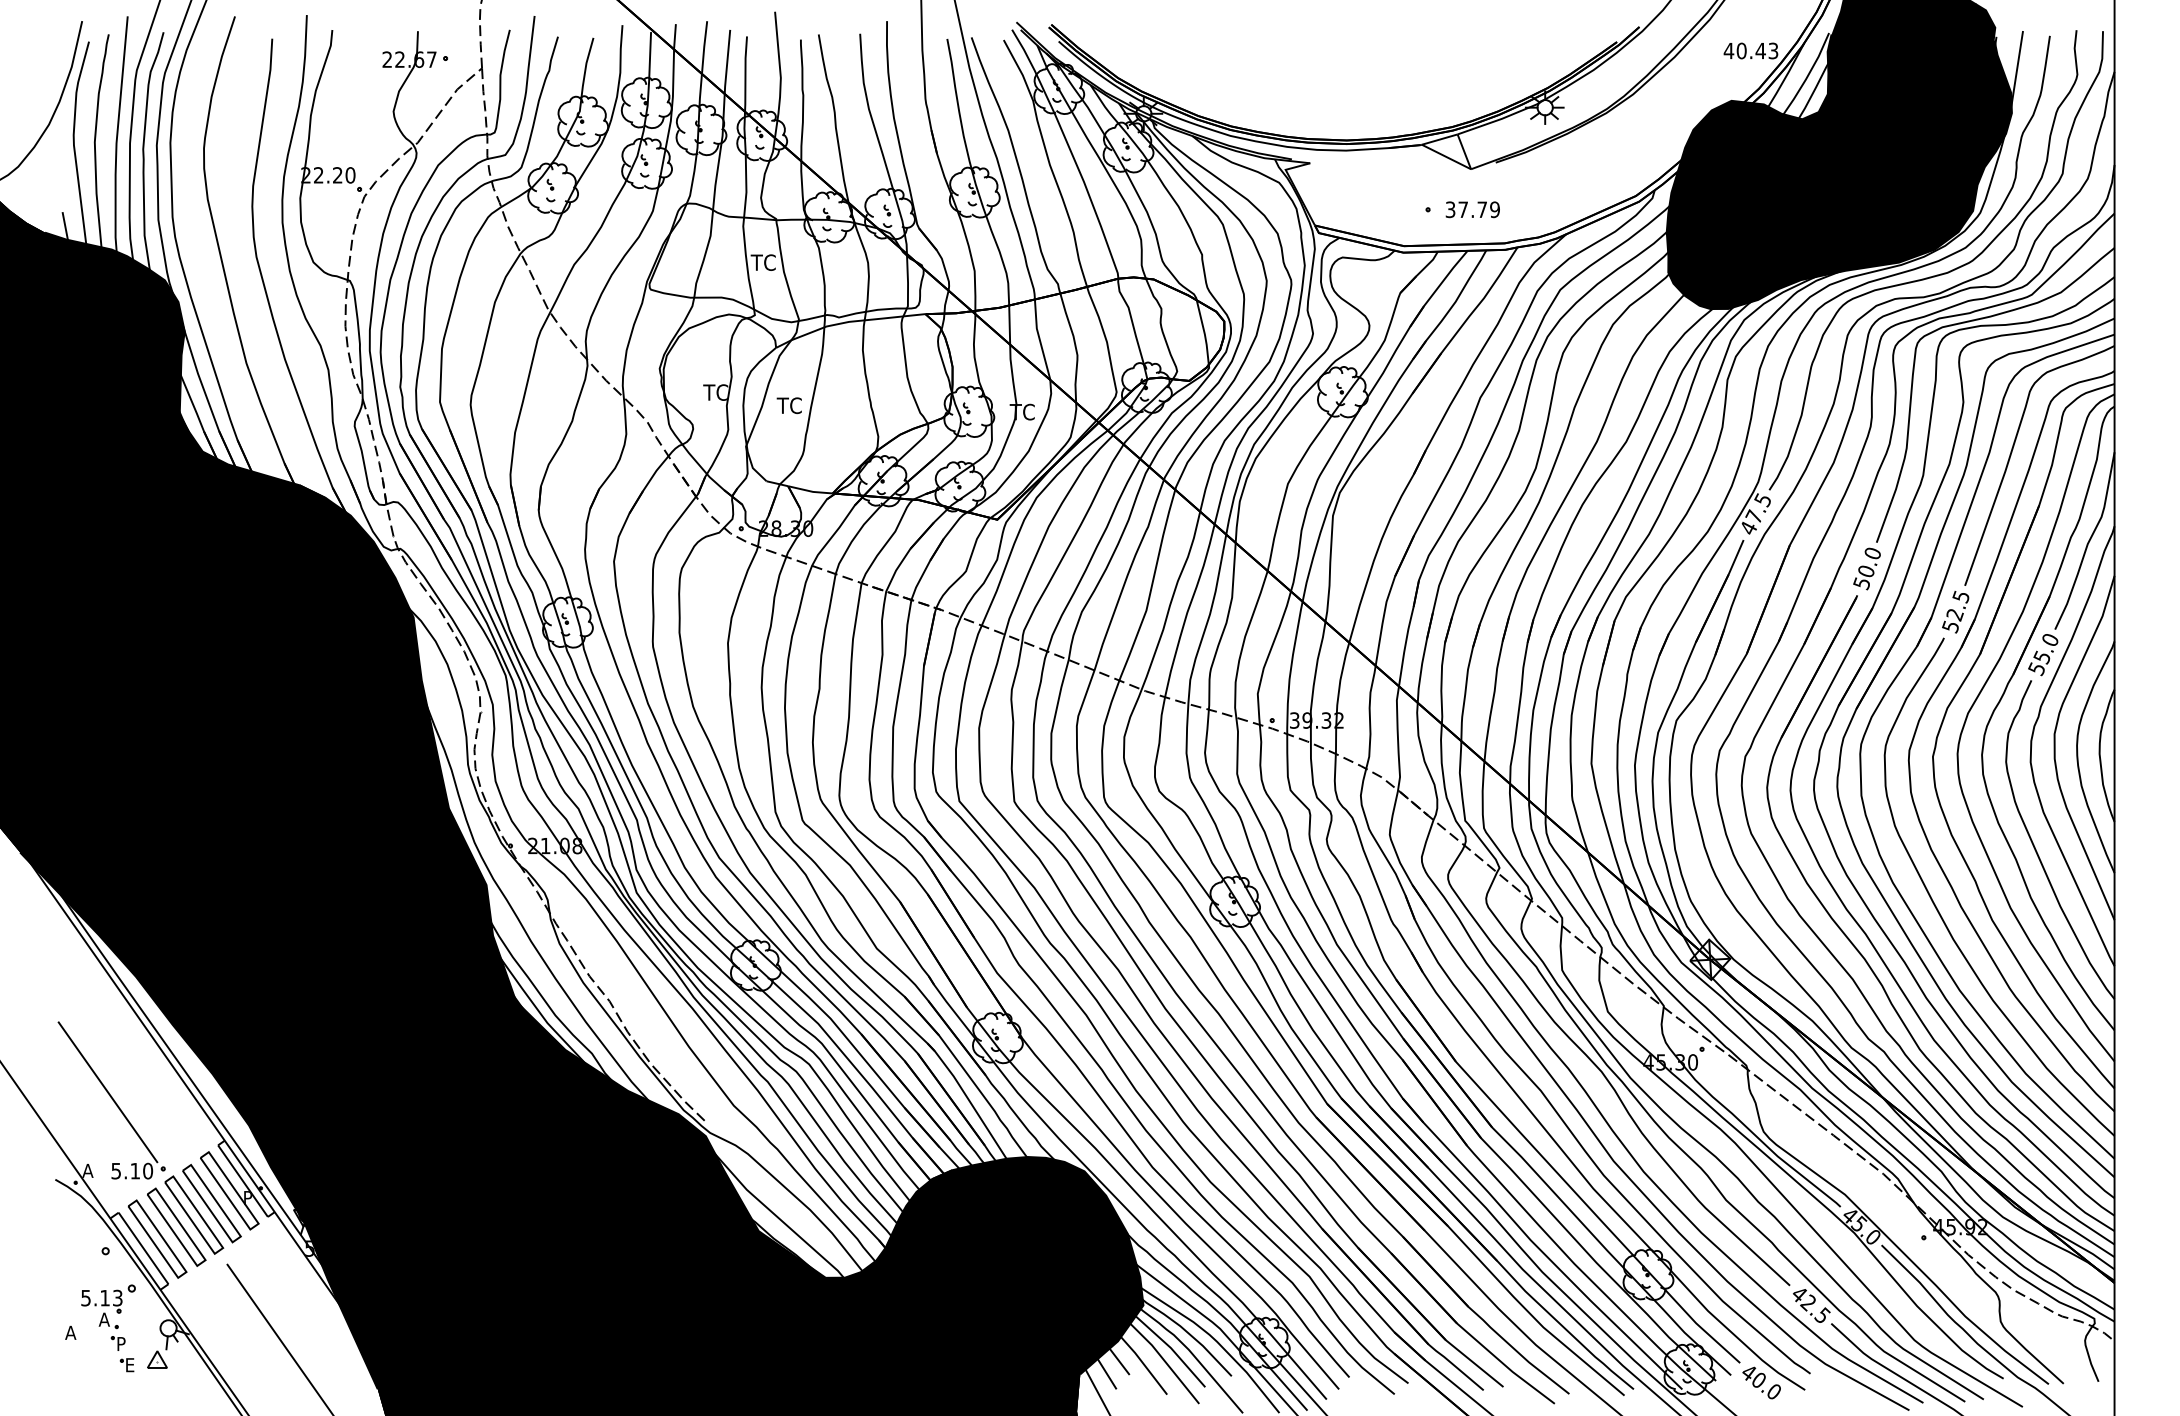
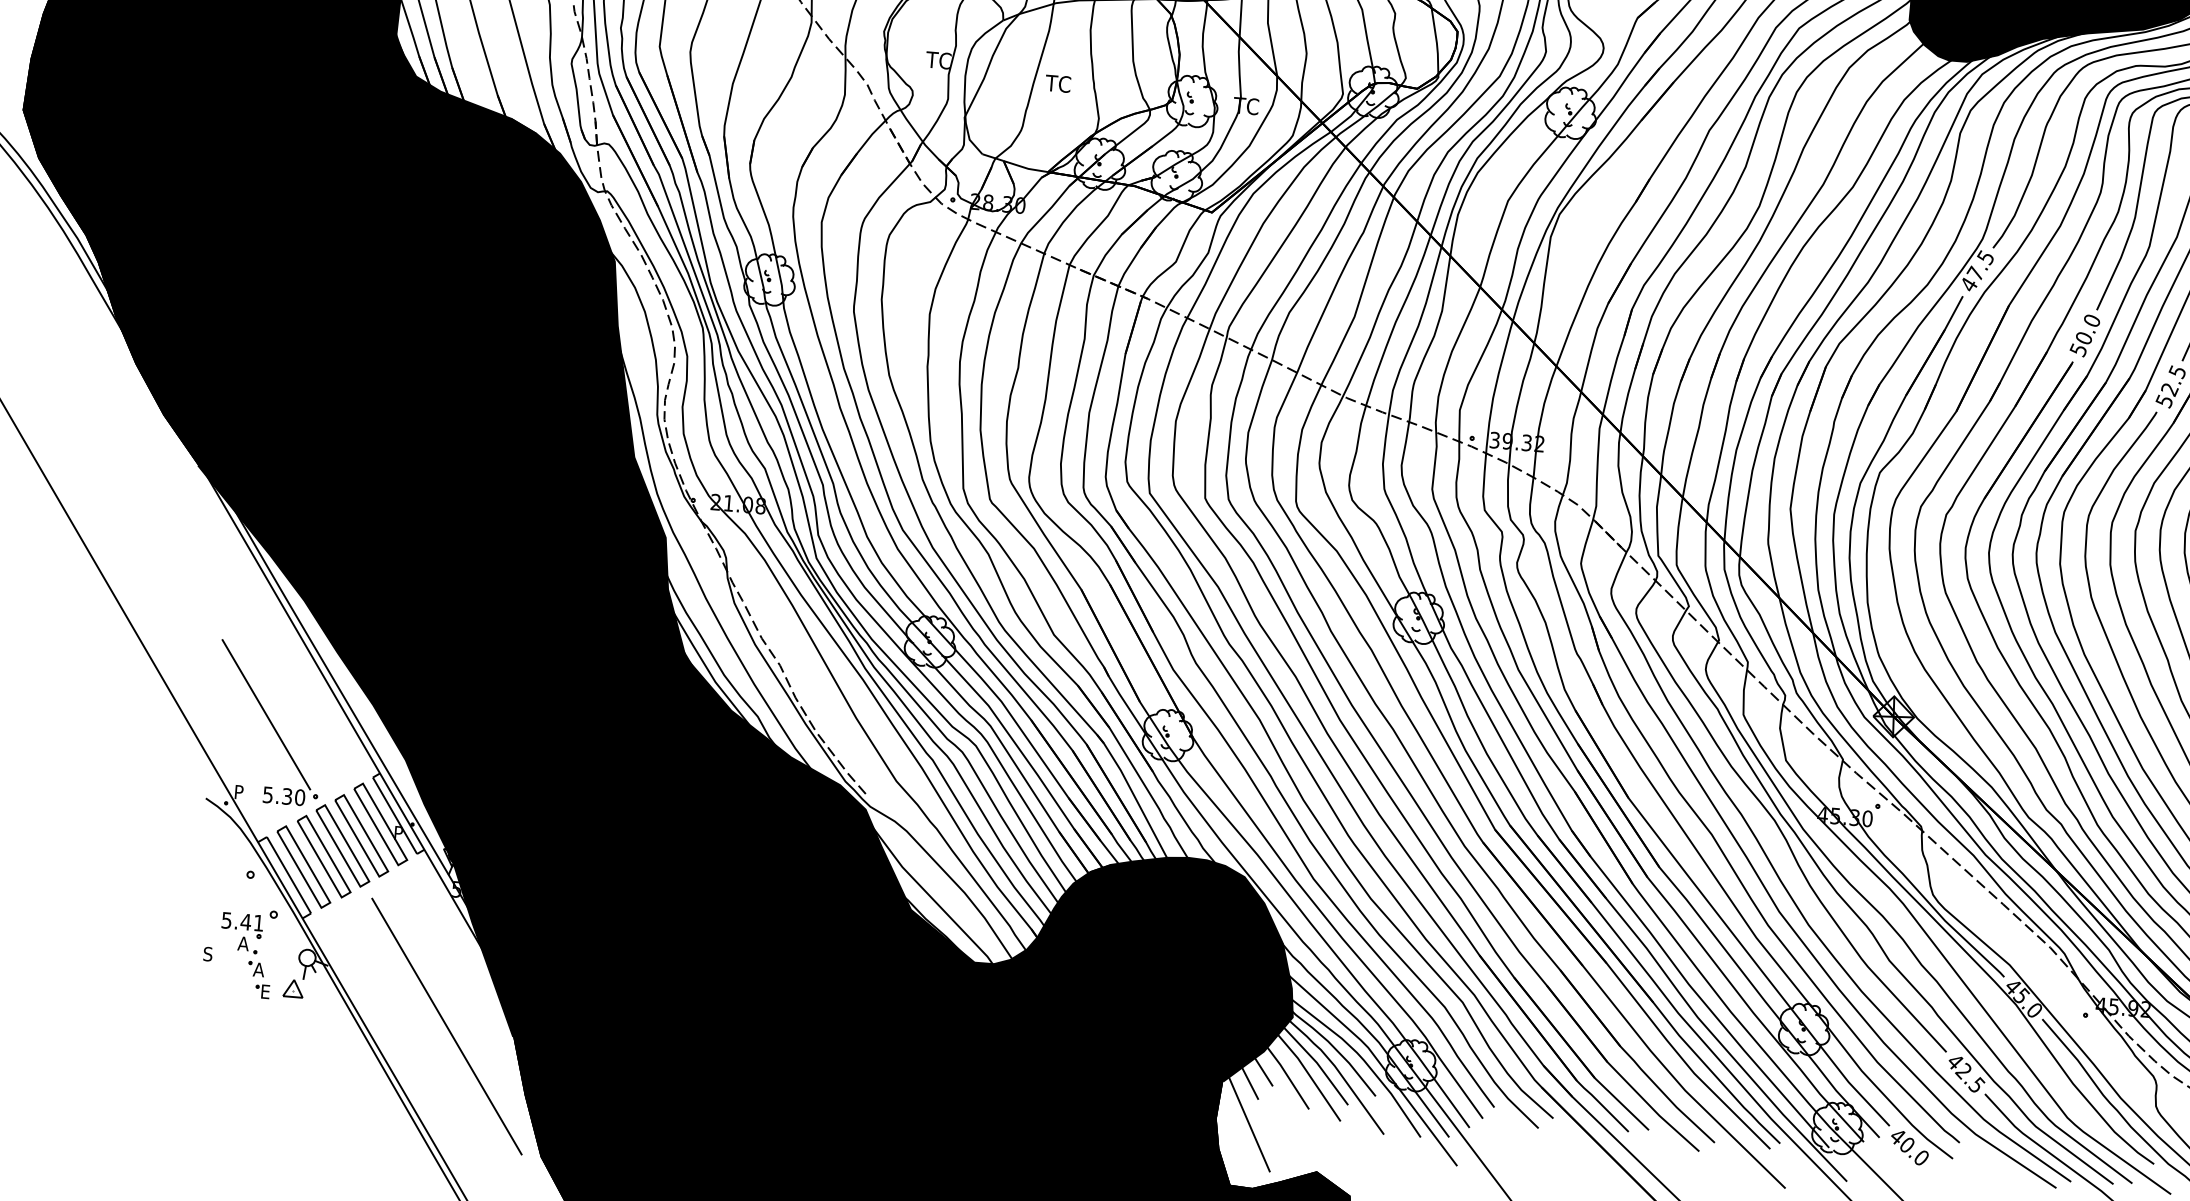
text: (788, 405) -> (1057, 83), moved
text: (87, 1170) -> (239, 791), A -> P
text: (135, 1170) -> (287, 795), 5.10 -> 5.30
text: (110, 1297) -> (251, 921), 5.13 -> 5.41
text: (70, 1332) -> (208, 953), A -> S
text: (121, 1343) -> (258, 969), P -> A

